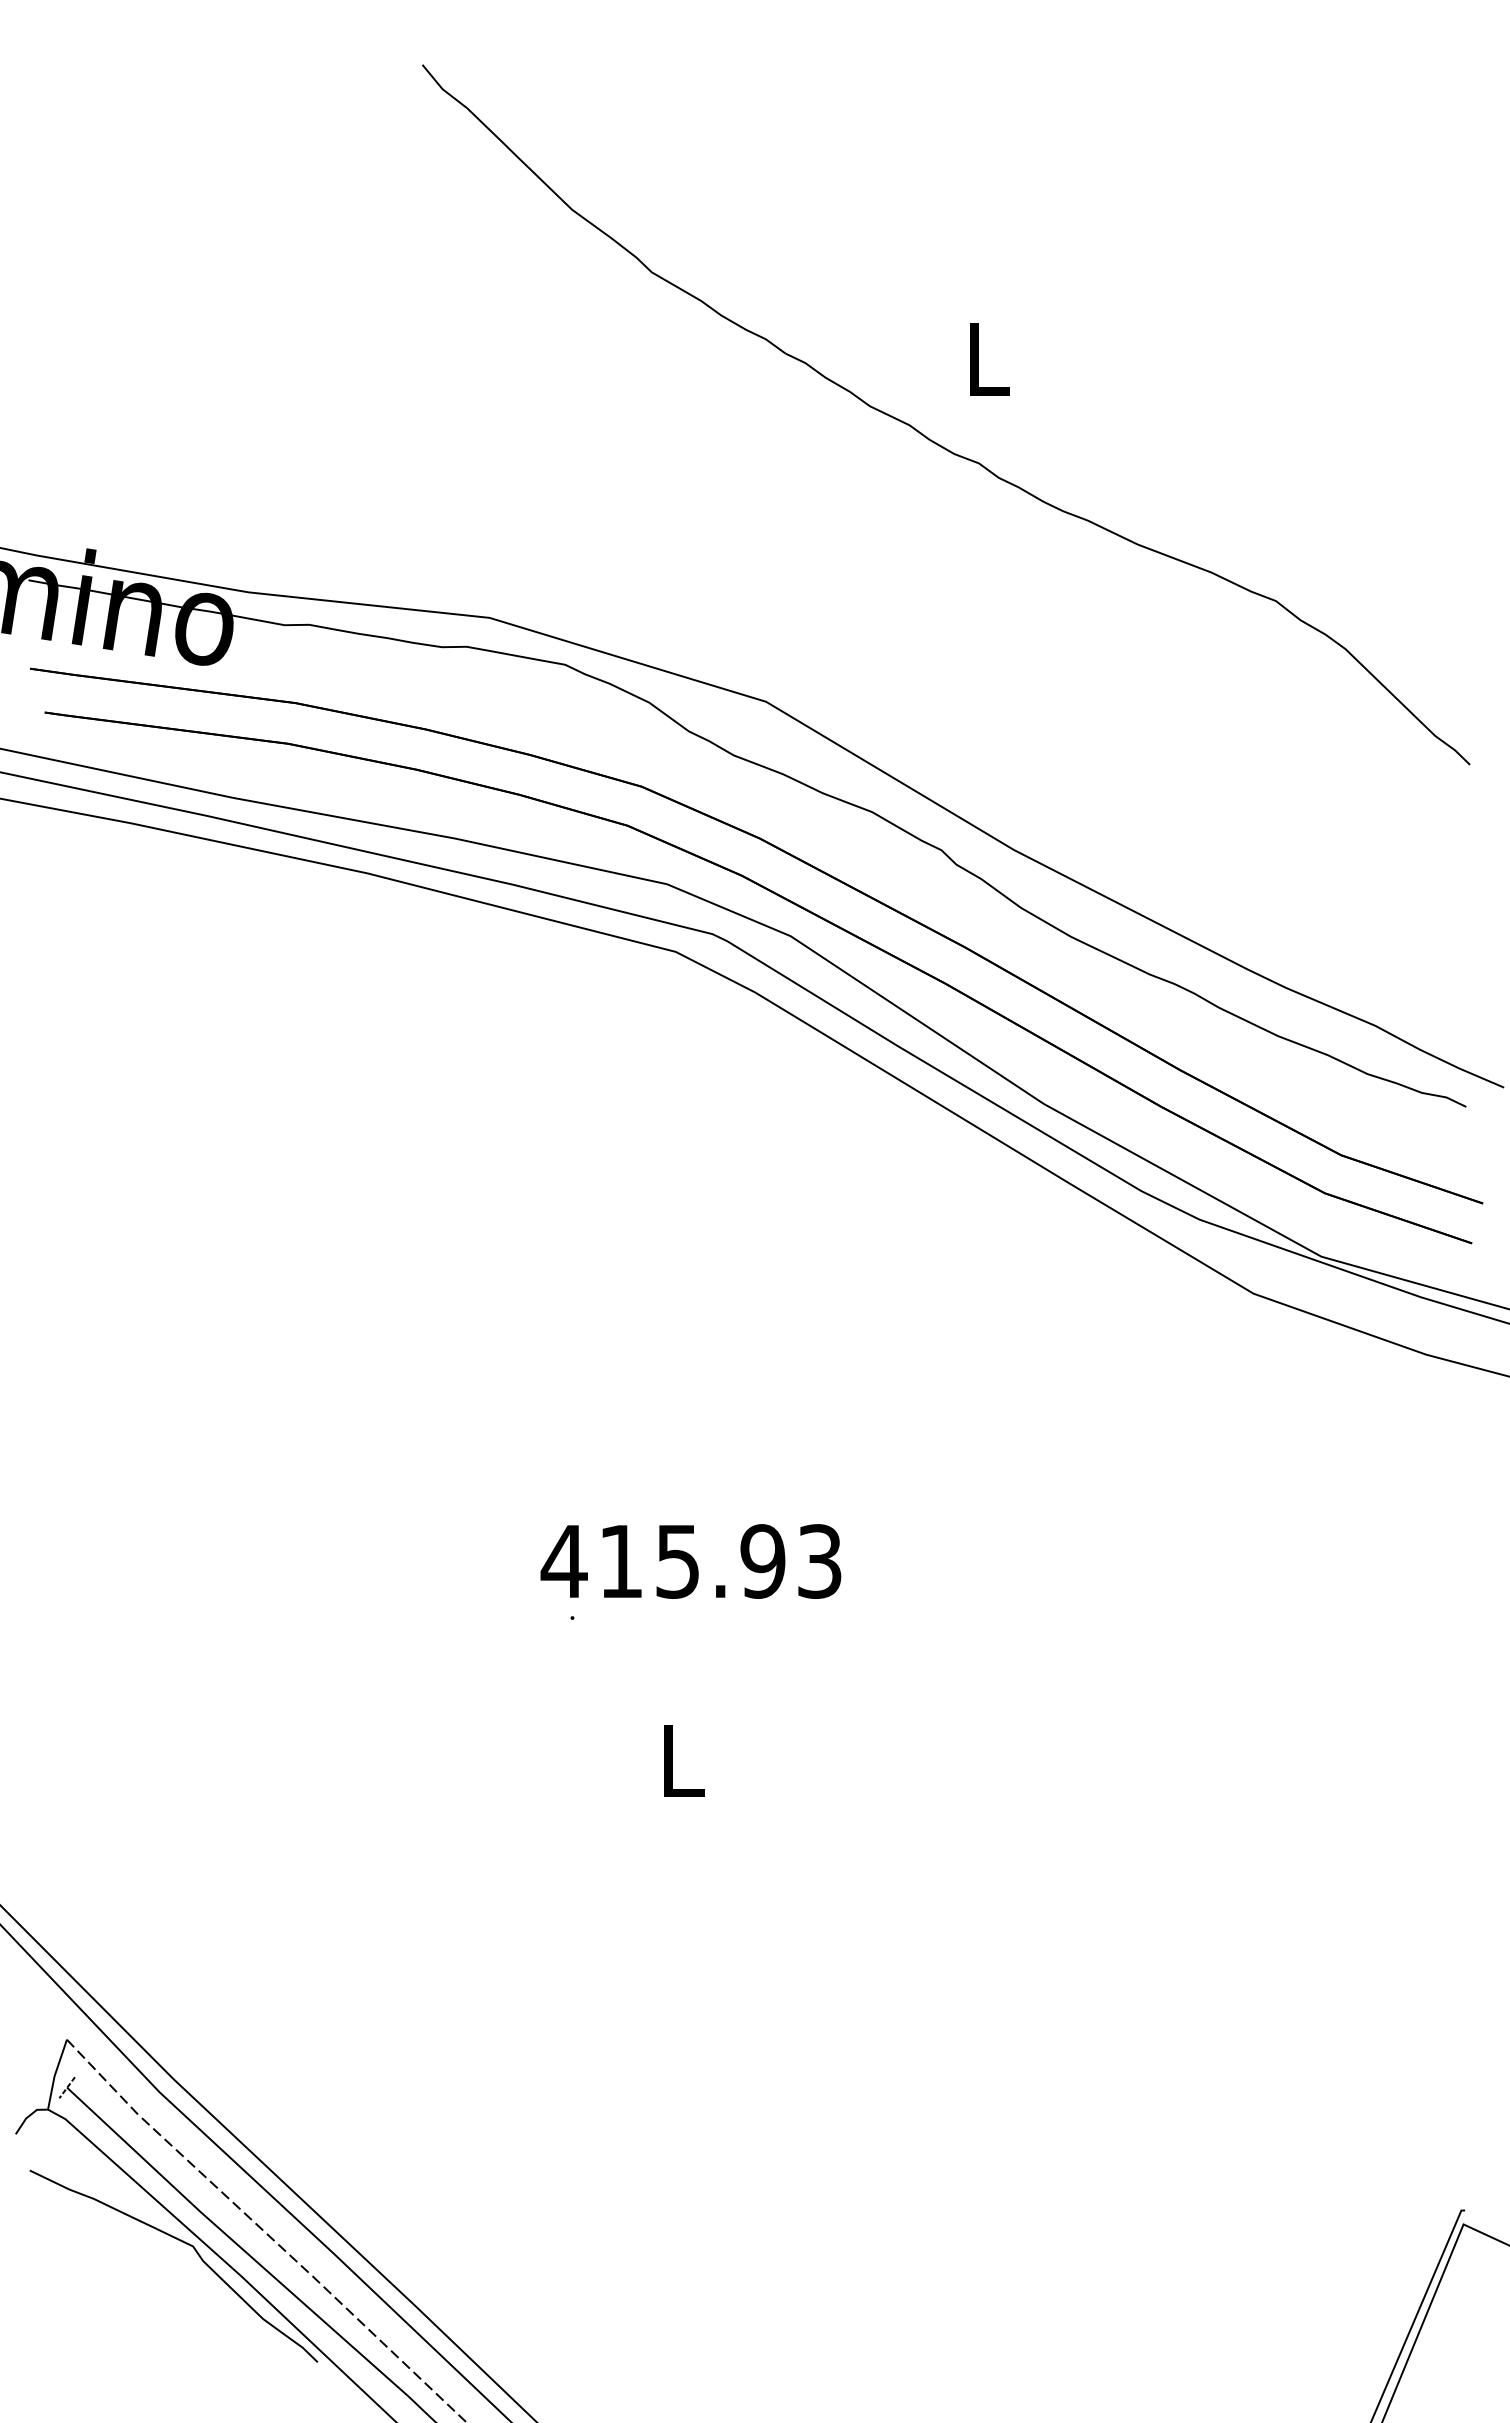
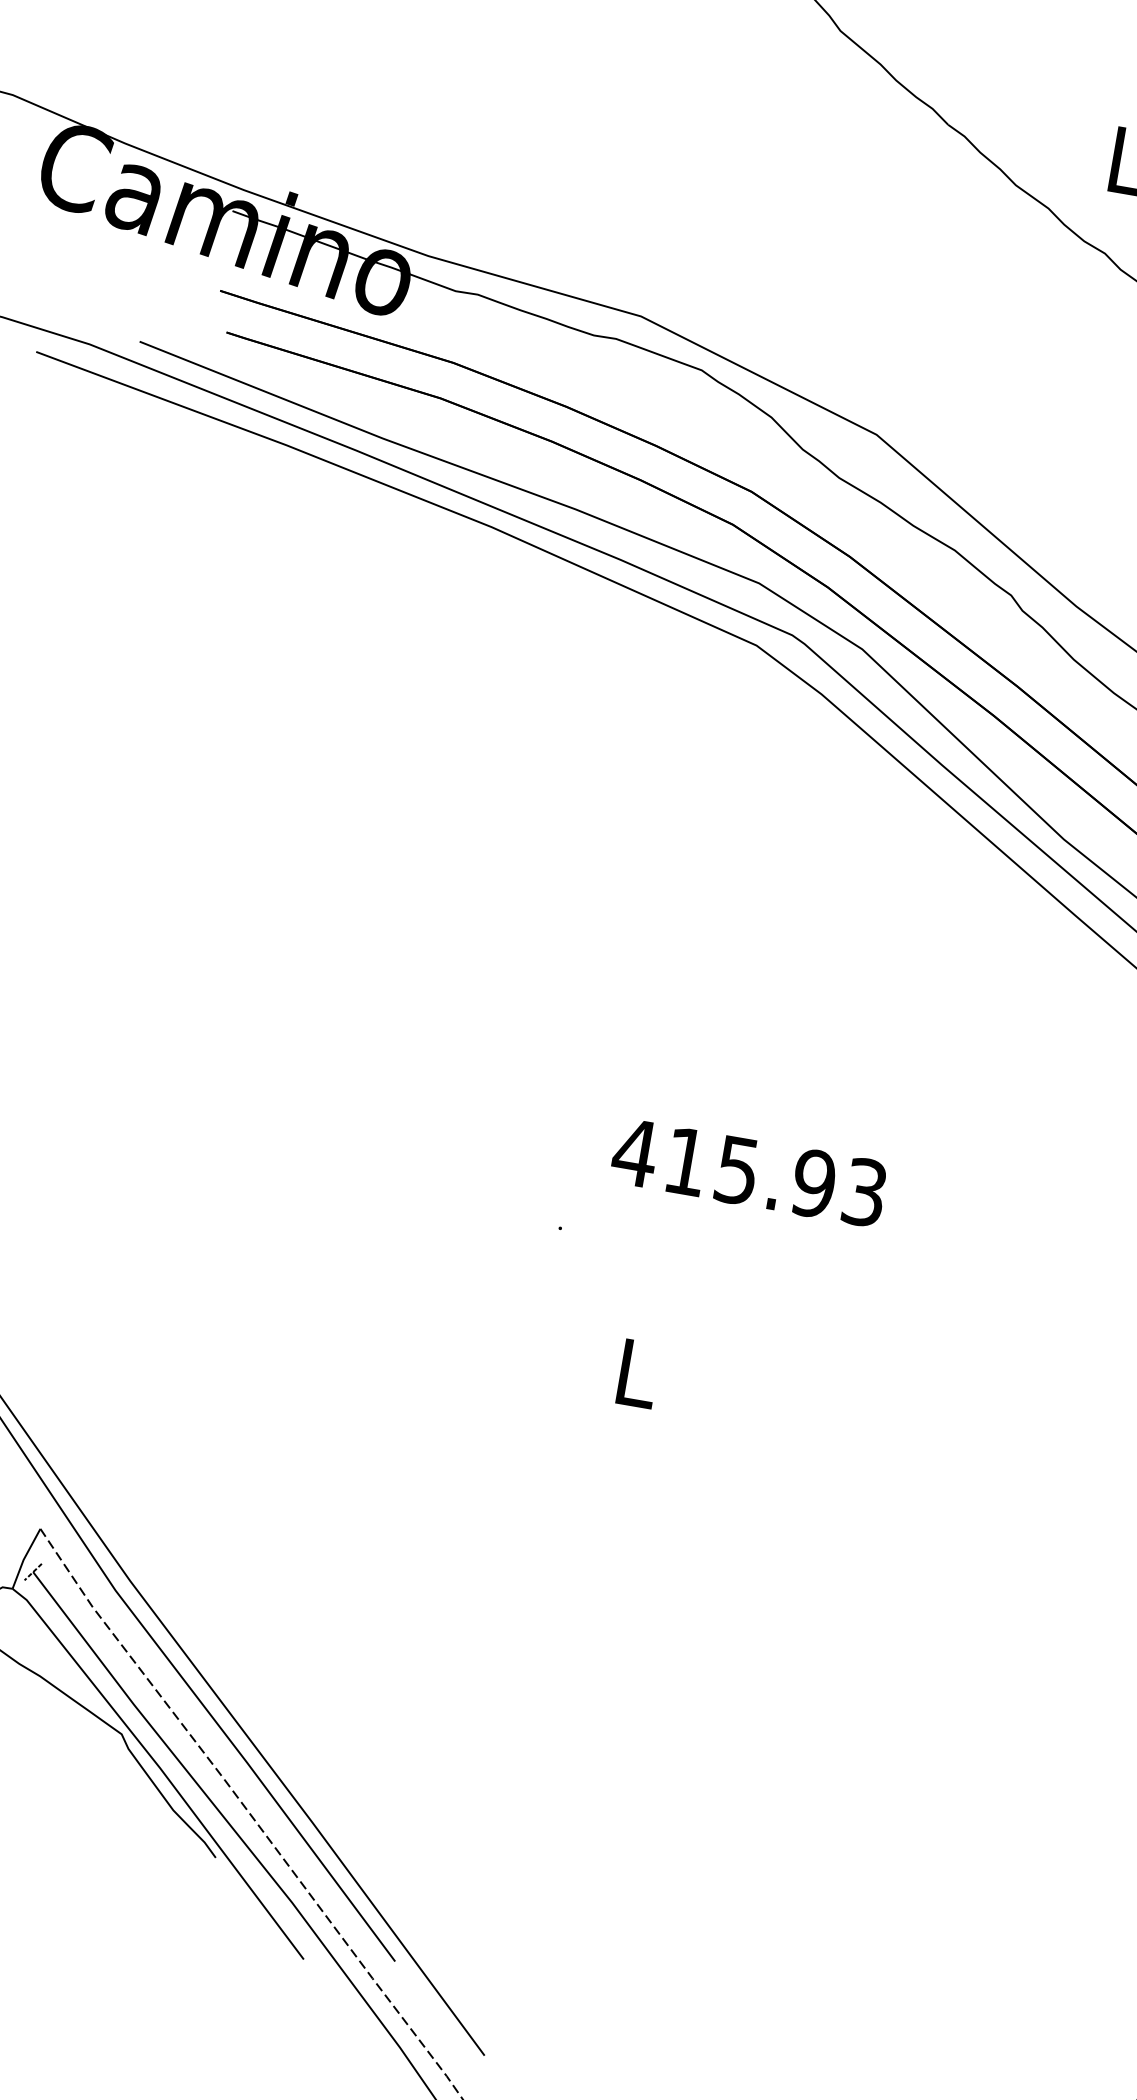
text: (690, 1561) -> (748, 1172), moved

